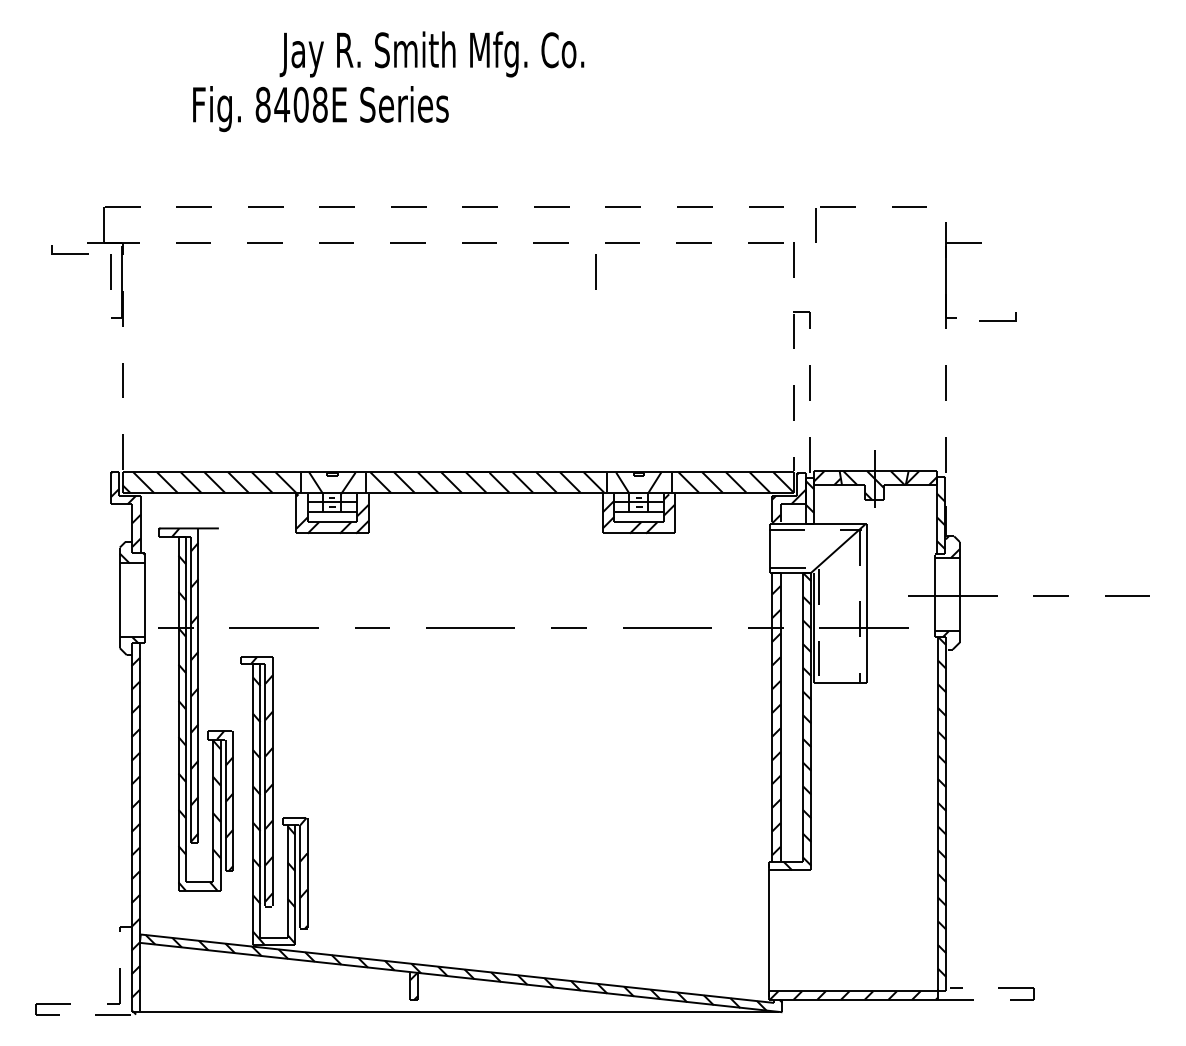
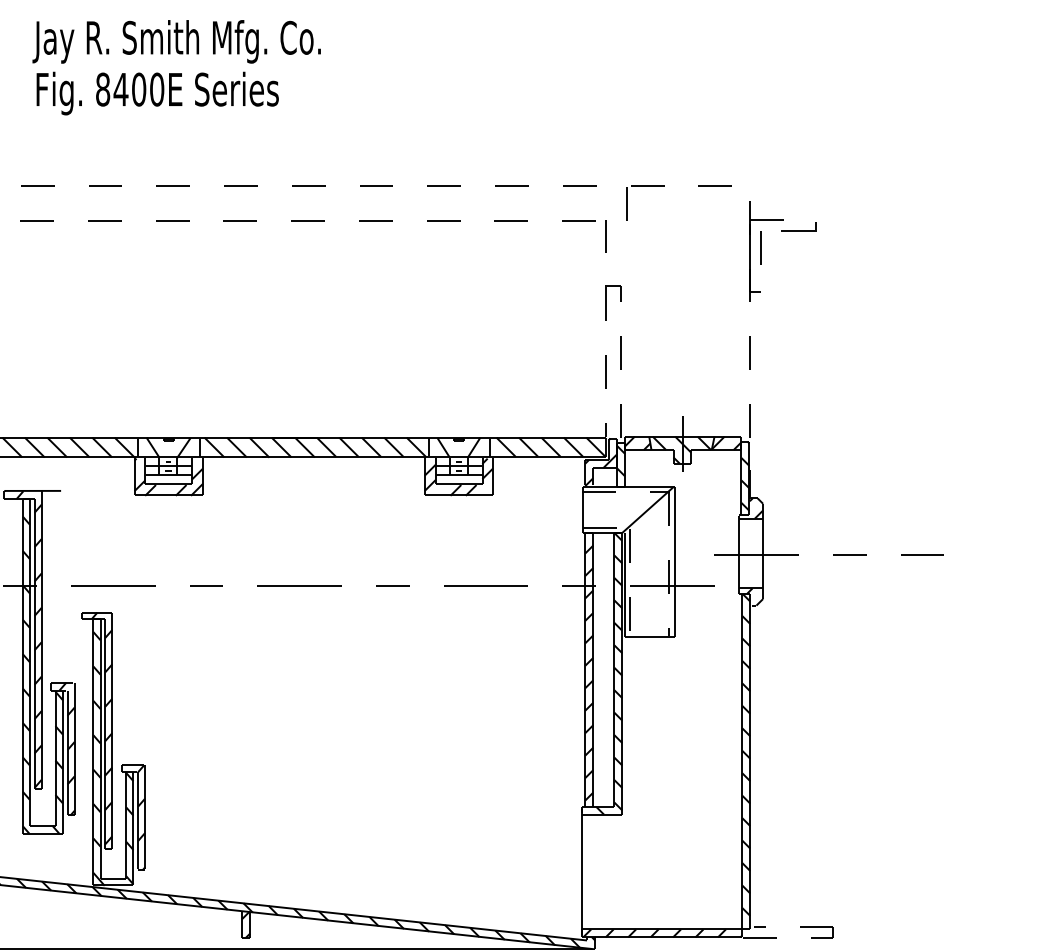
text: (431, 54) -> (176, 41), moved
text: (319, 104) -> (156, 89), 8408E -> 8400E
line: (595, 271) -> (759, 247), moved
part: (997, 316) -> (798, 226), moved

